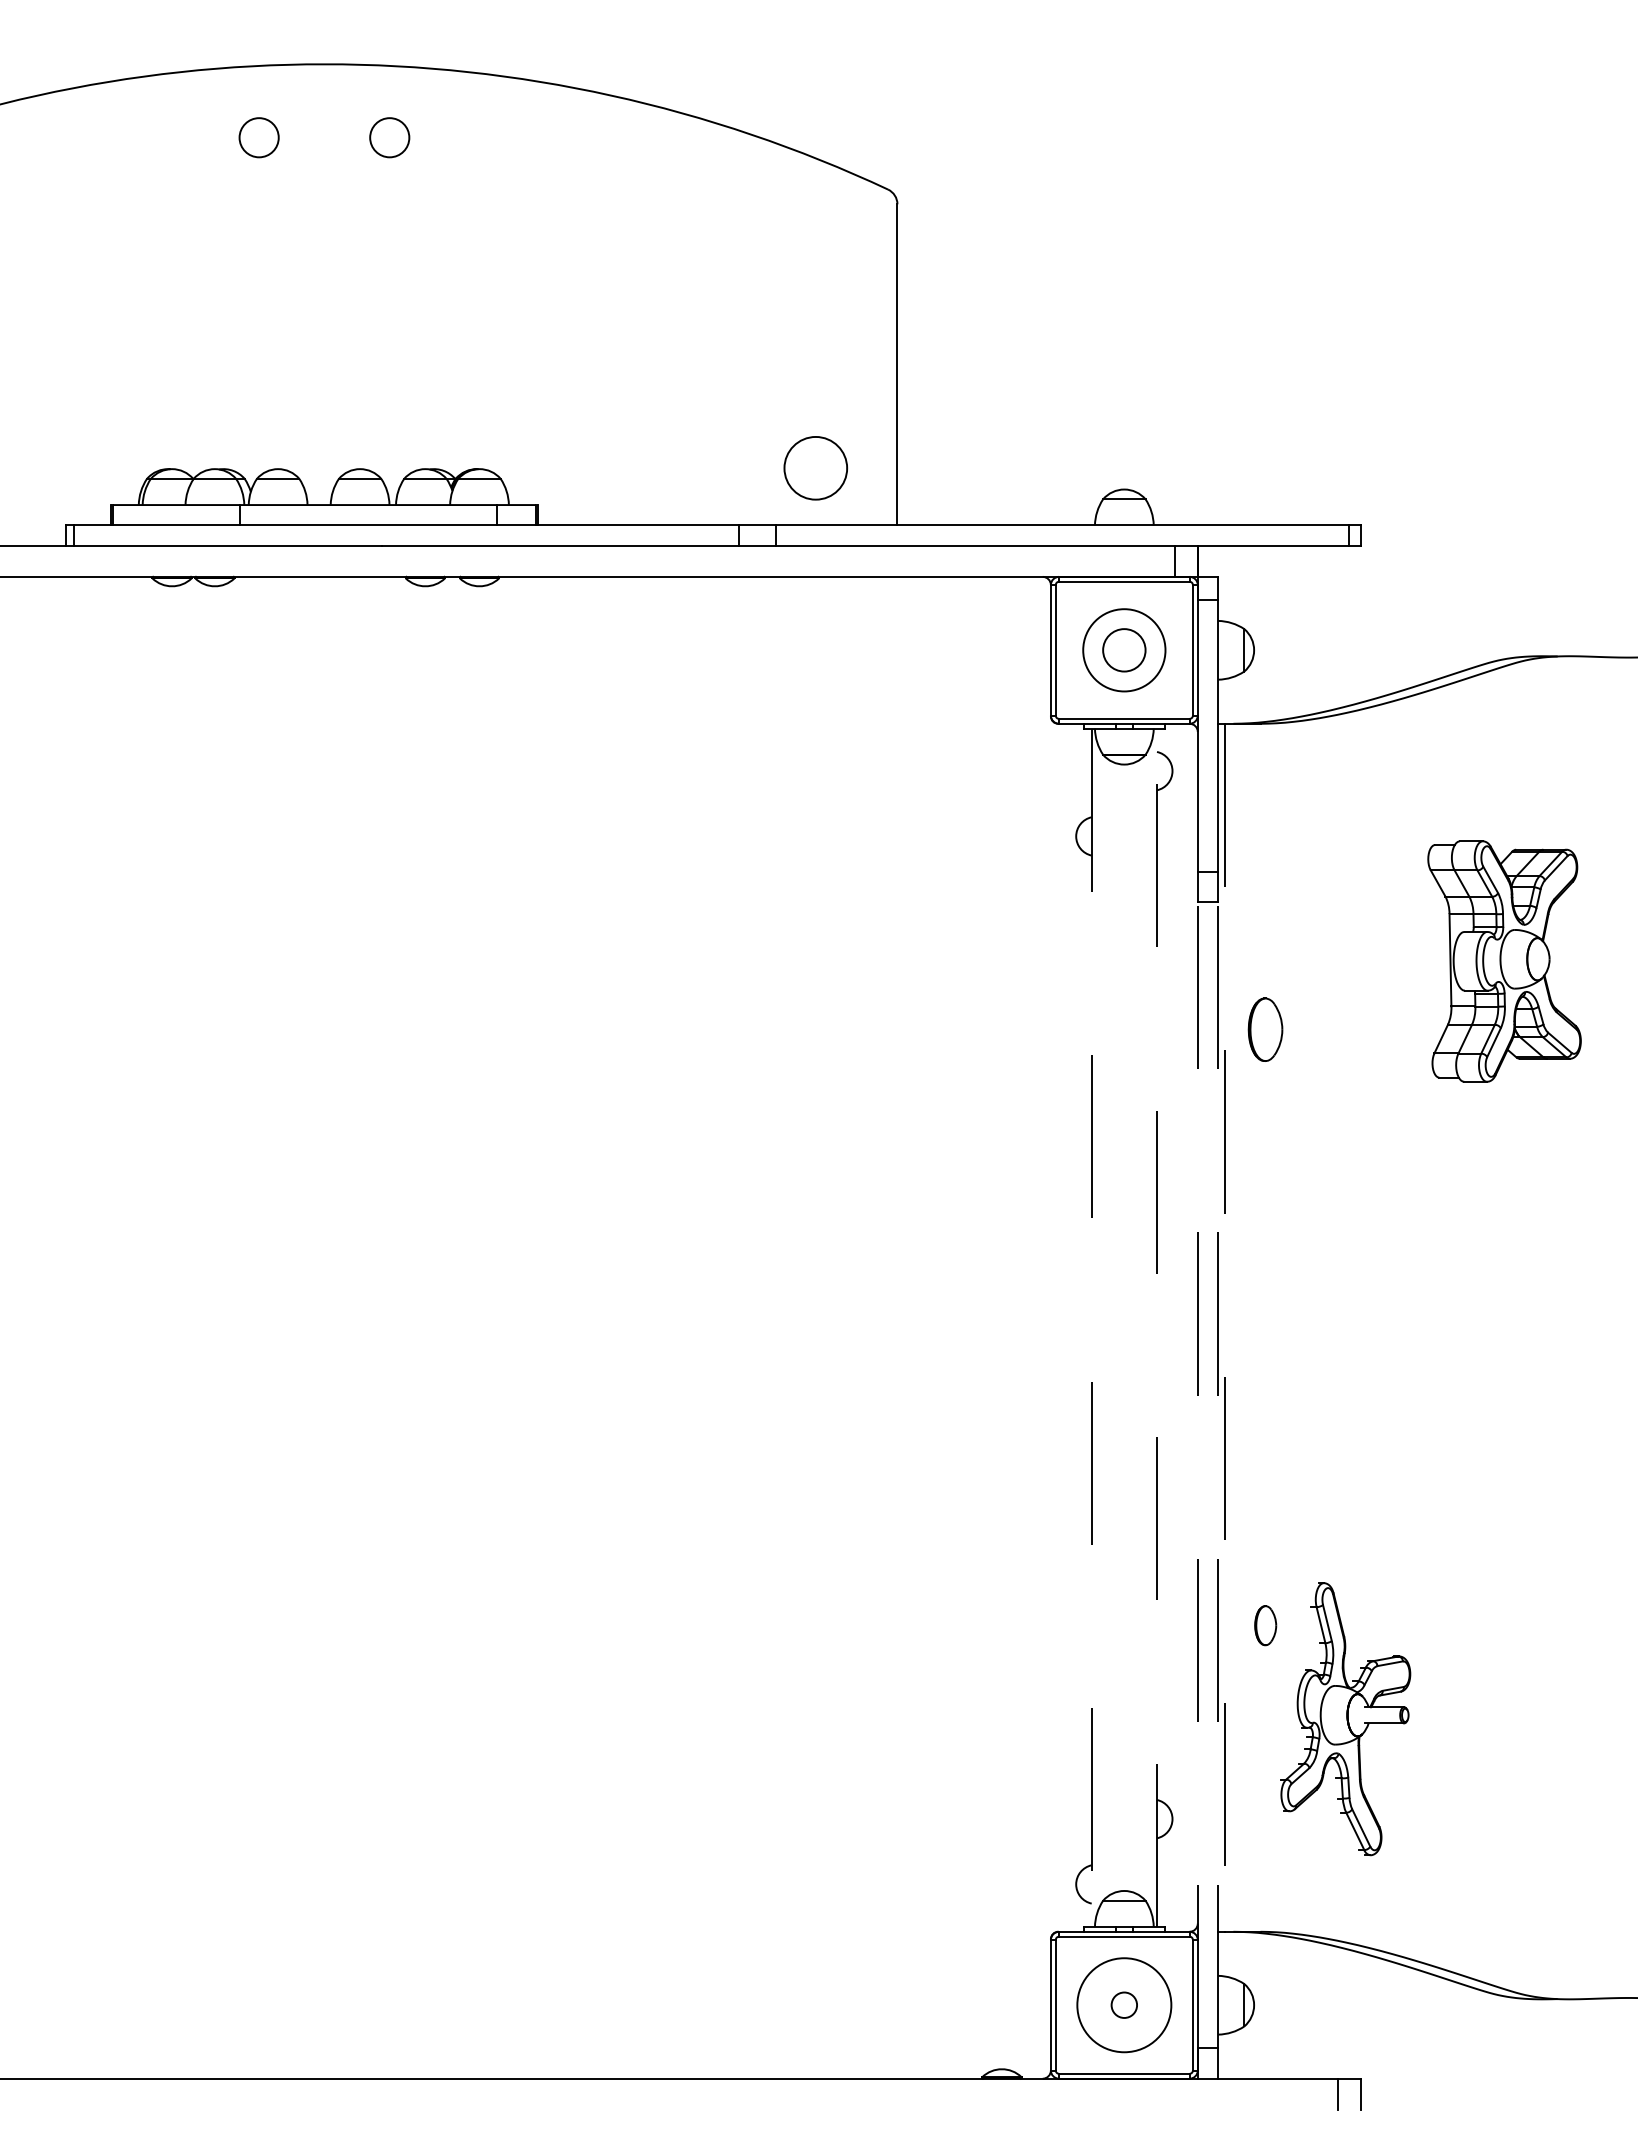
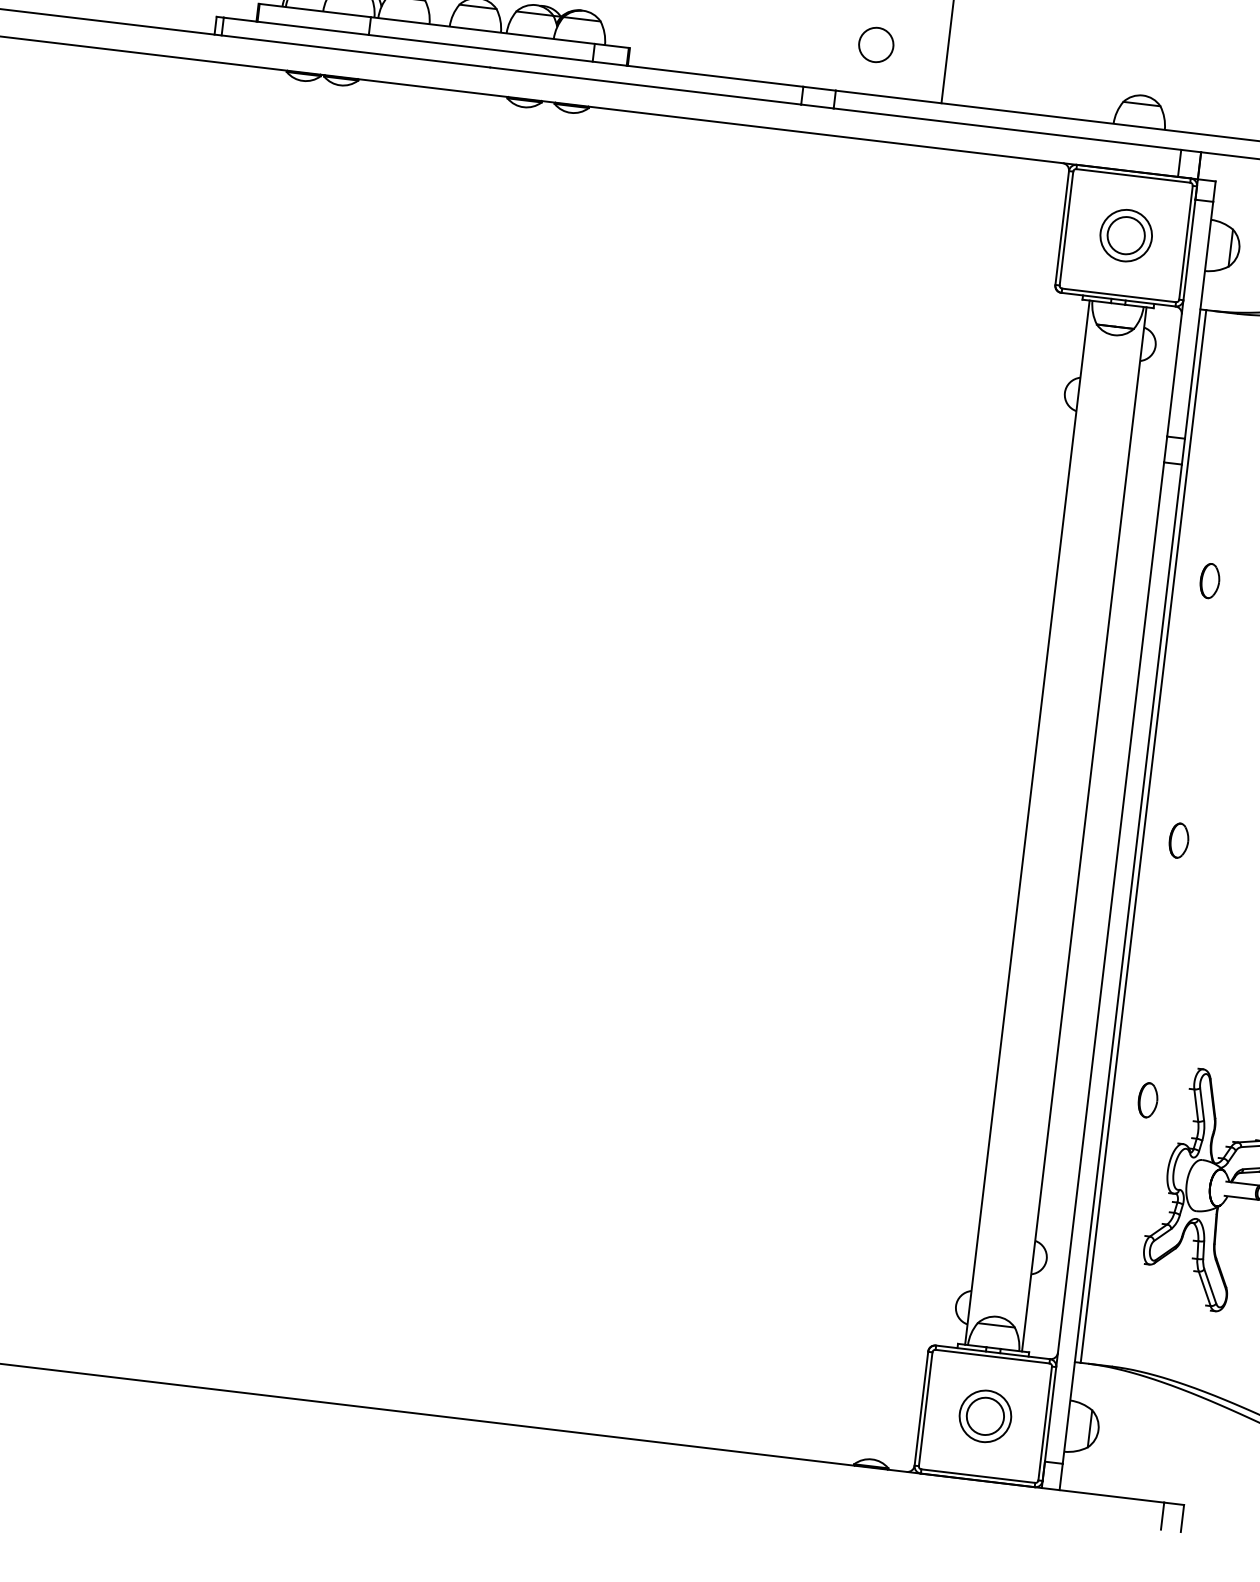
circle: (815, 467) -> (876, 44), size x0.62
circle: (1123, 649) -> (1125, 234), size x0.71
part: (1265, 1029) -> (1209, 580), size x0.62
line: (1157, 1327) -> (1084, 829), dashed -> solid
line: (1224, 1327) -> (1143, 836), dashed -> solid
part: (1265, 1327) -> (1178, 840), added
line: (1091, 1328) -> (1027, 823), dashed -> solid
line: (1197, 1474) -> (1104, 961), dashed -> solid
line: (1218, 1474) -> (1122, 963), dashed -> solid
circle: (1123, 2004) -> (984, 1415), size x0.62
circle: (1124, 2005) -> (985, 1416), size x1.67

